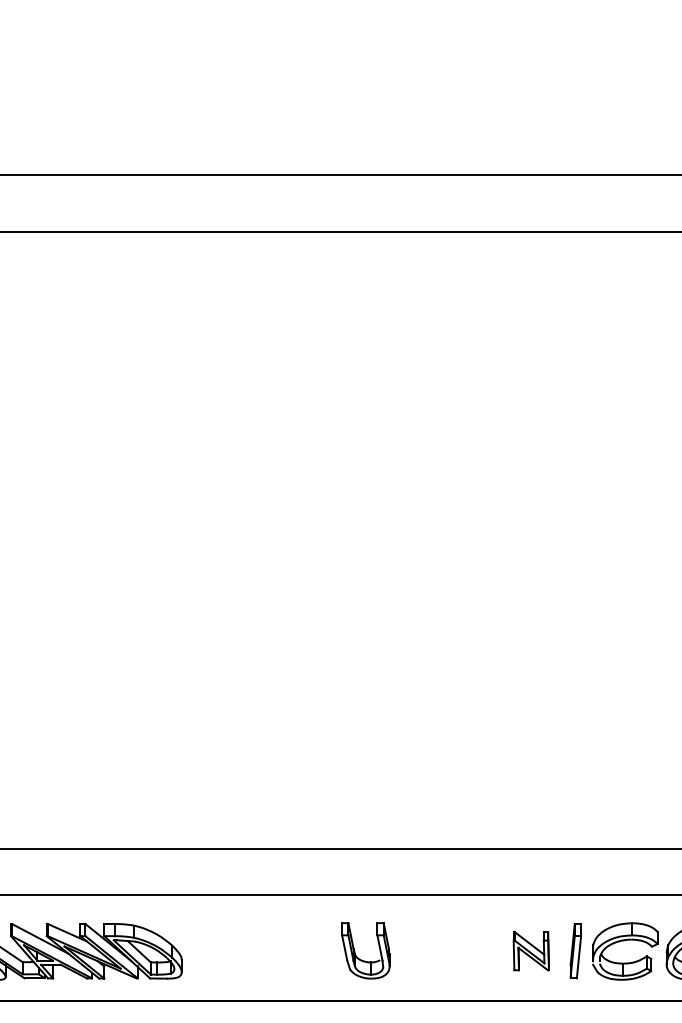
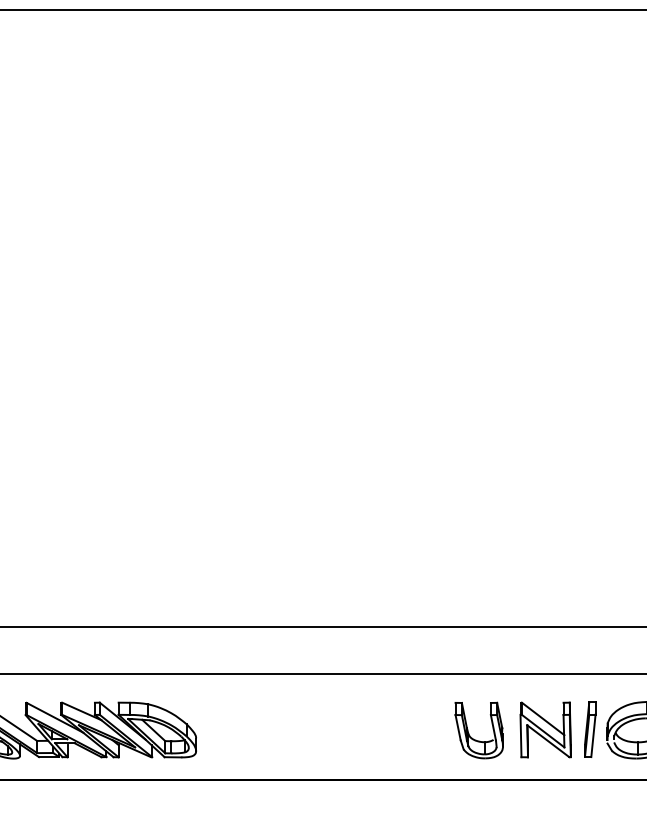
part: (531, 950) -> (545, 729), size x1.43
part: (356, 954) -> (469, 734), moved

